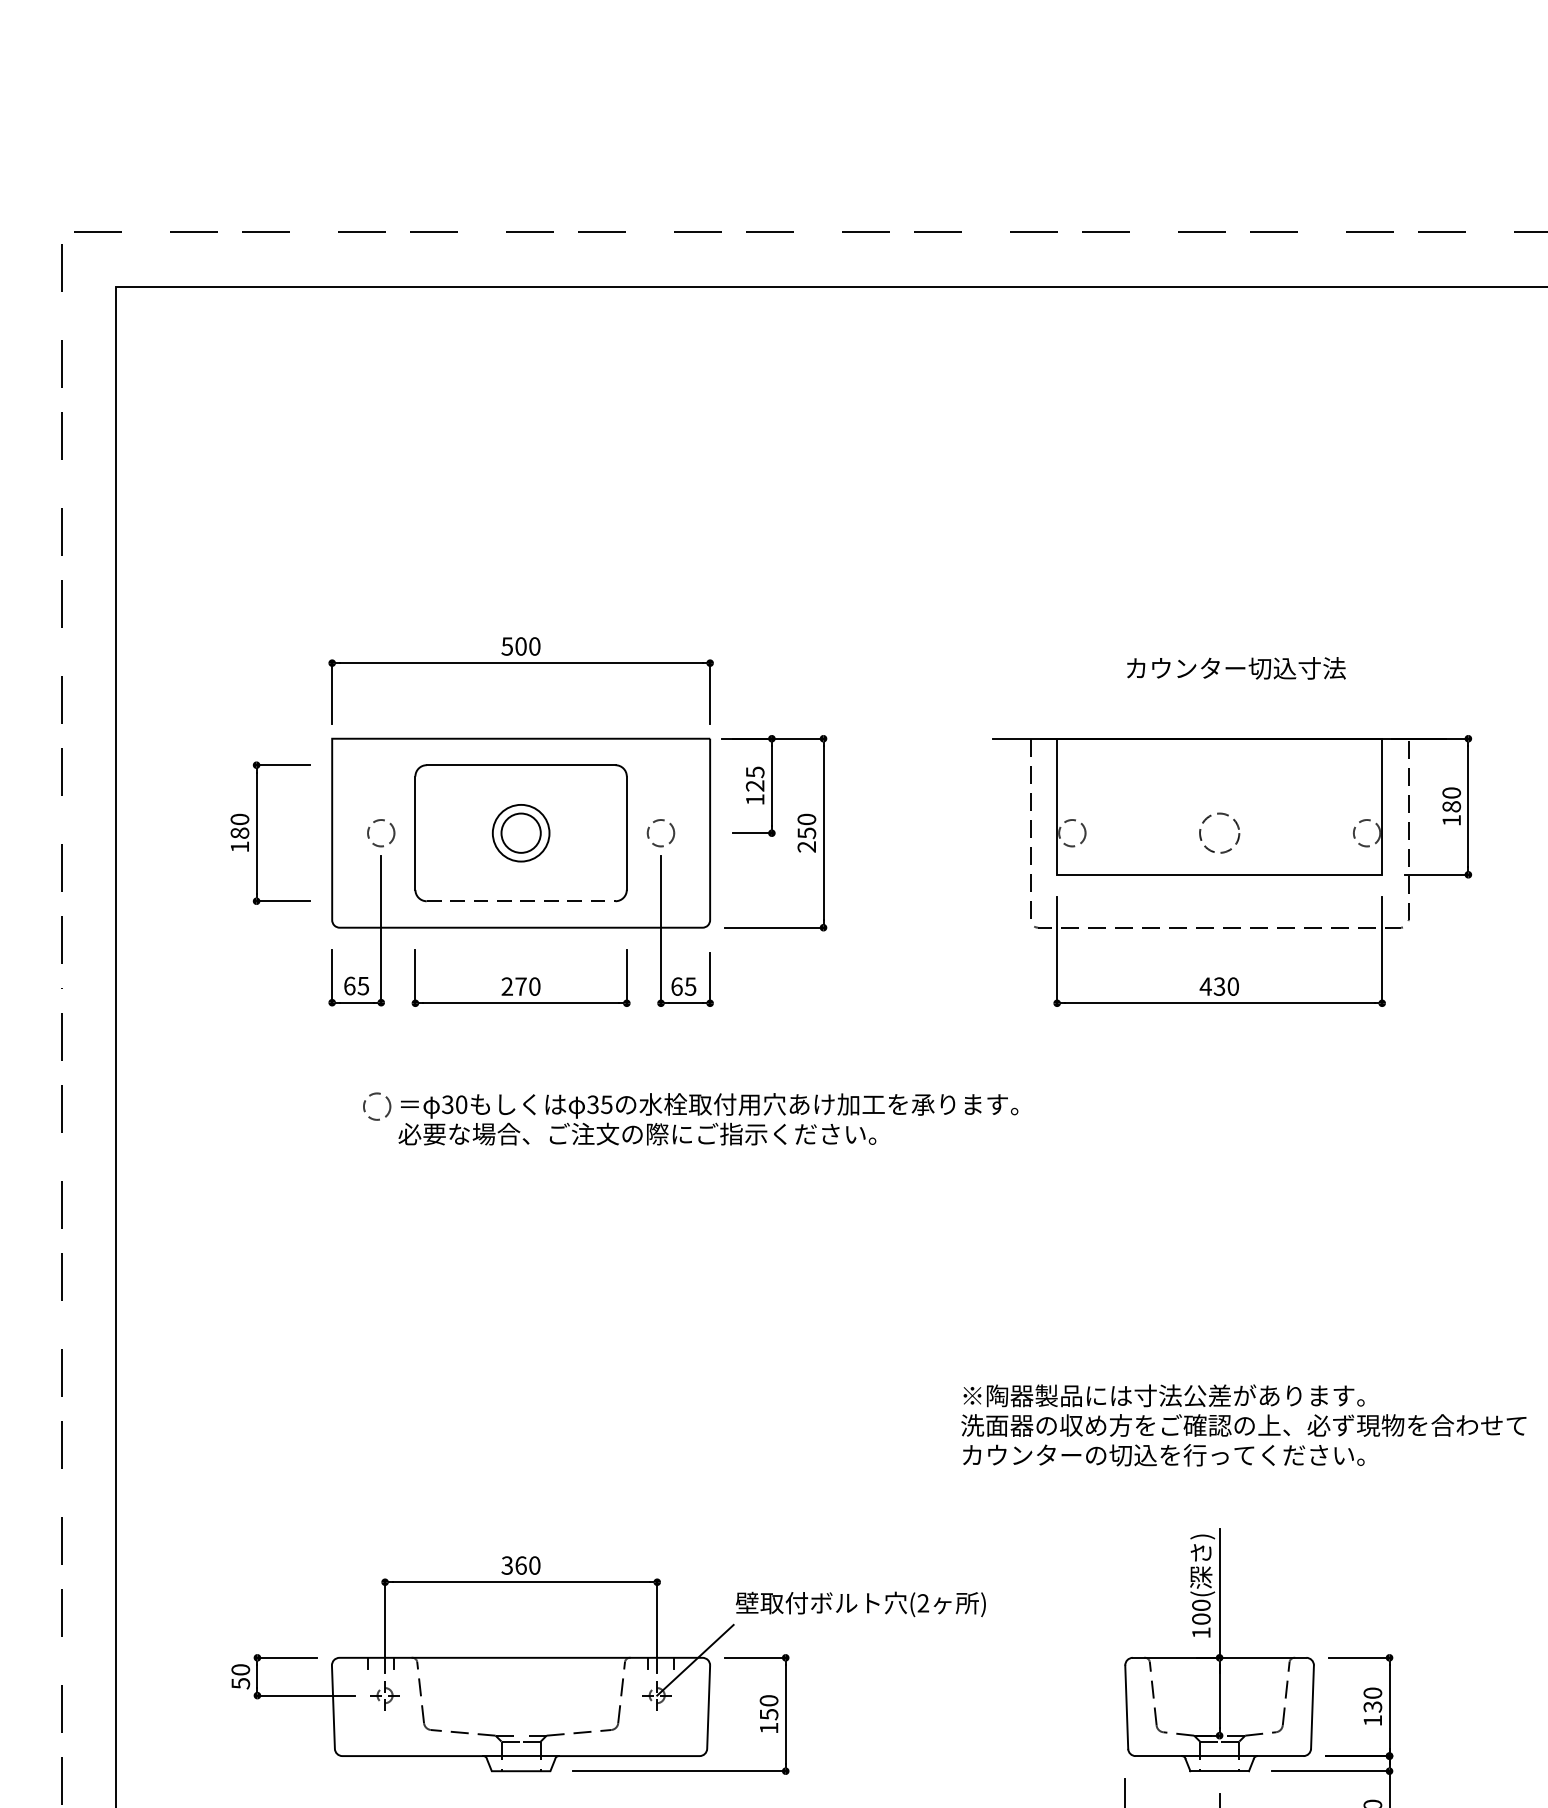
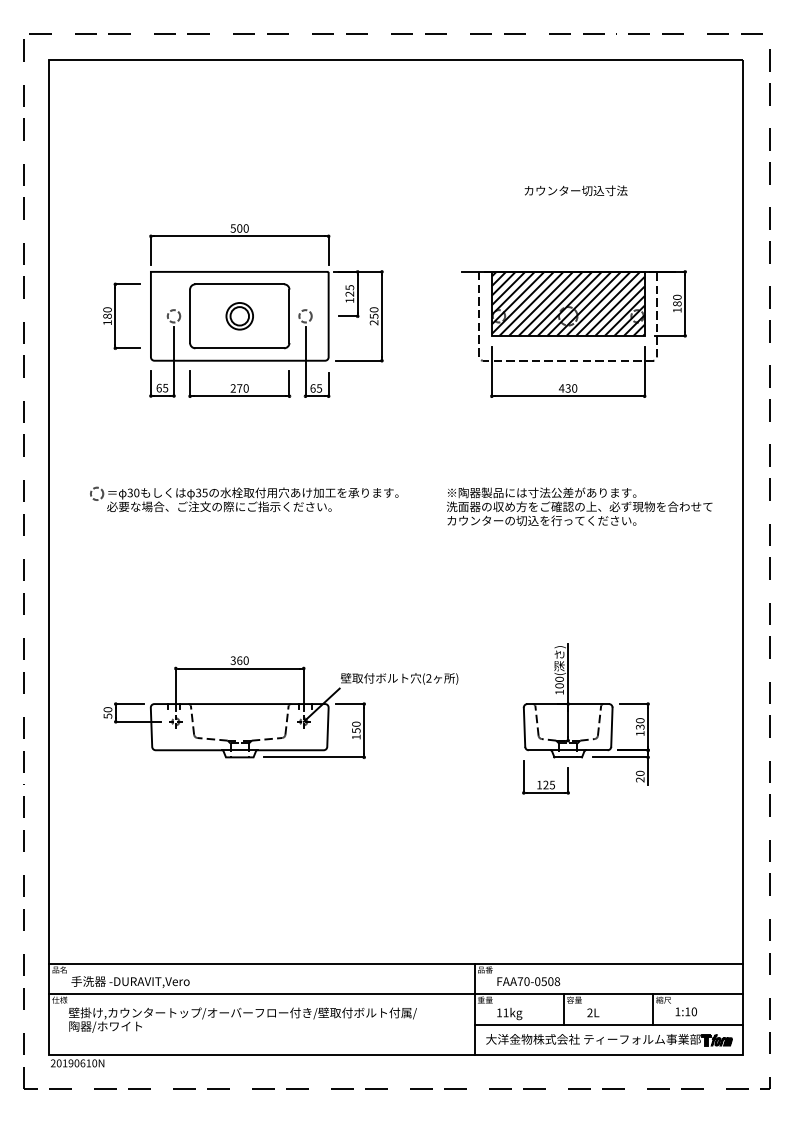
text: (1235, 667) -> (575, 190), moved
hatch: (1218, 805) -> (567, 303), added
line: (522, 901) -> (240, 348), dashed -> solid
part: (690, 1118) -> (244, 499), moved
text: (1243, 1424) -> (579, 506), moved

